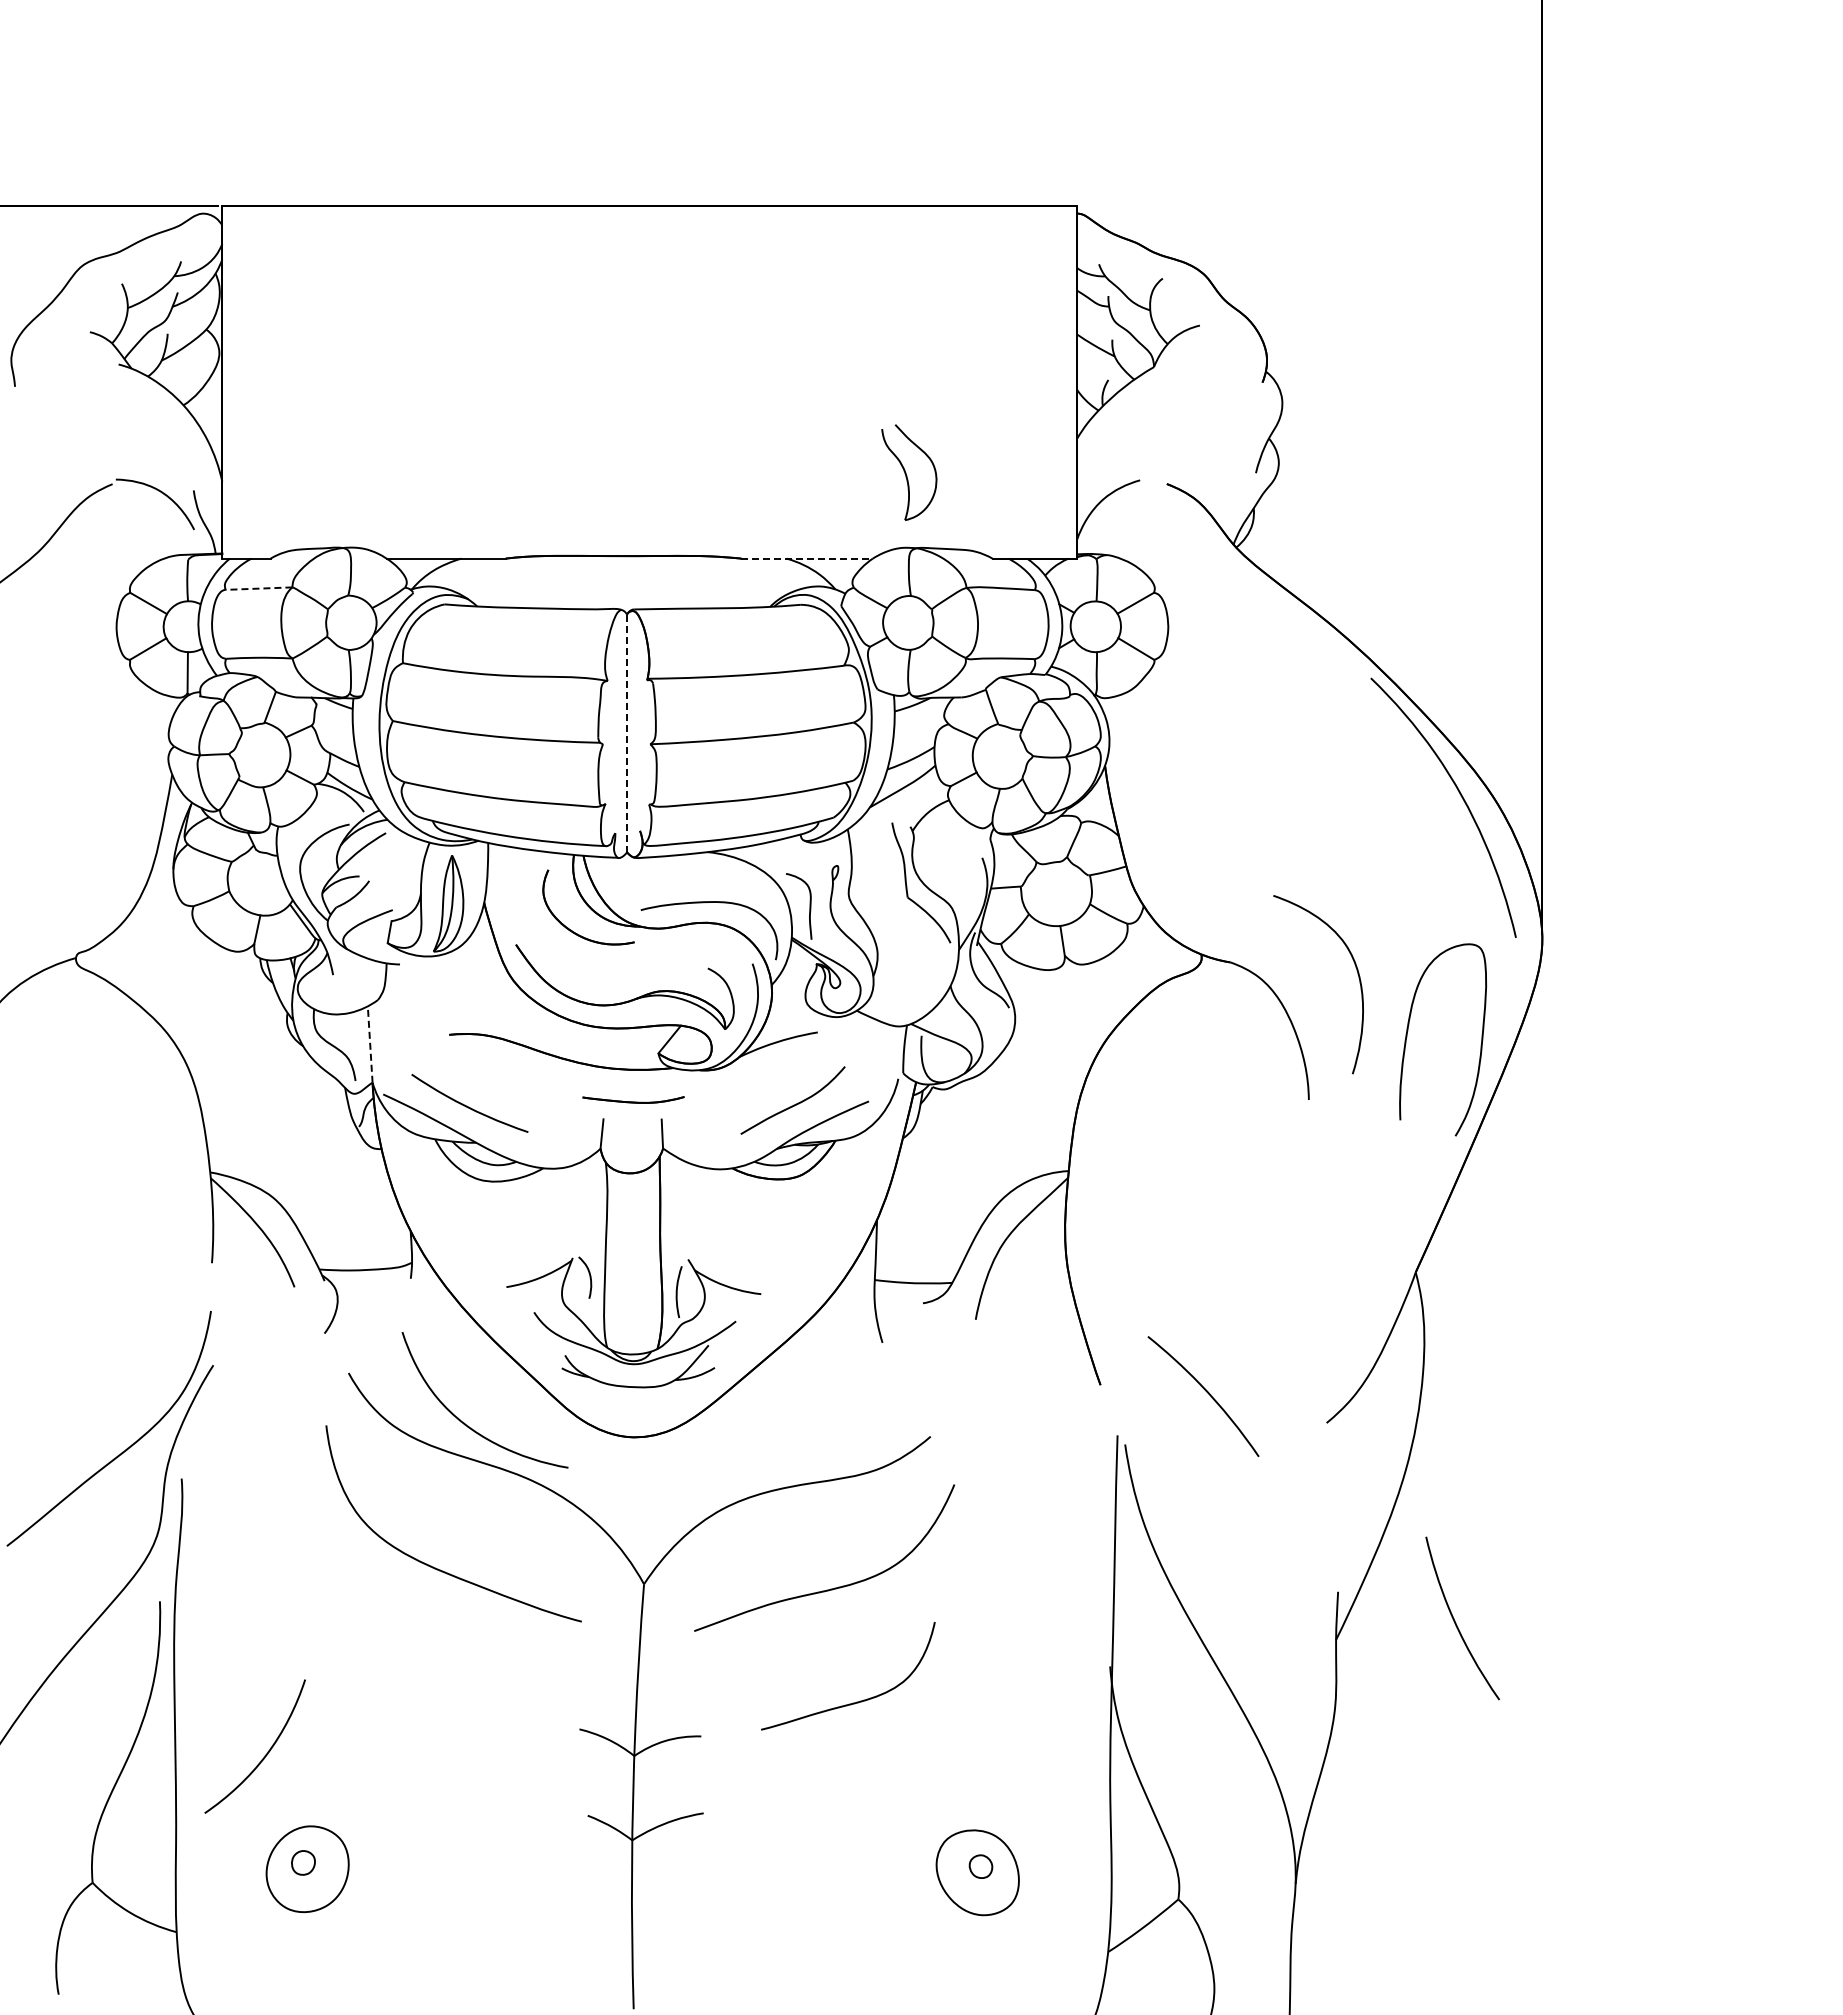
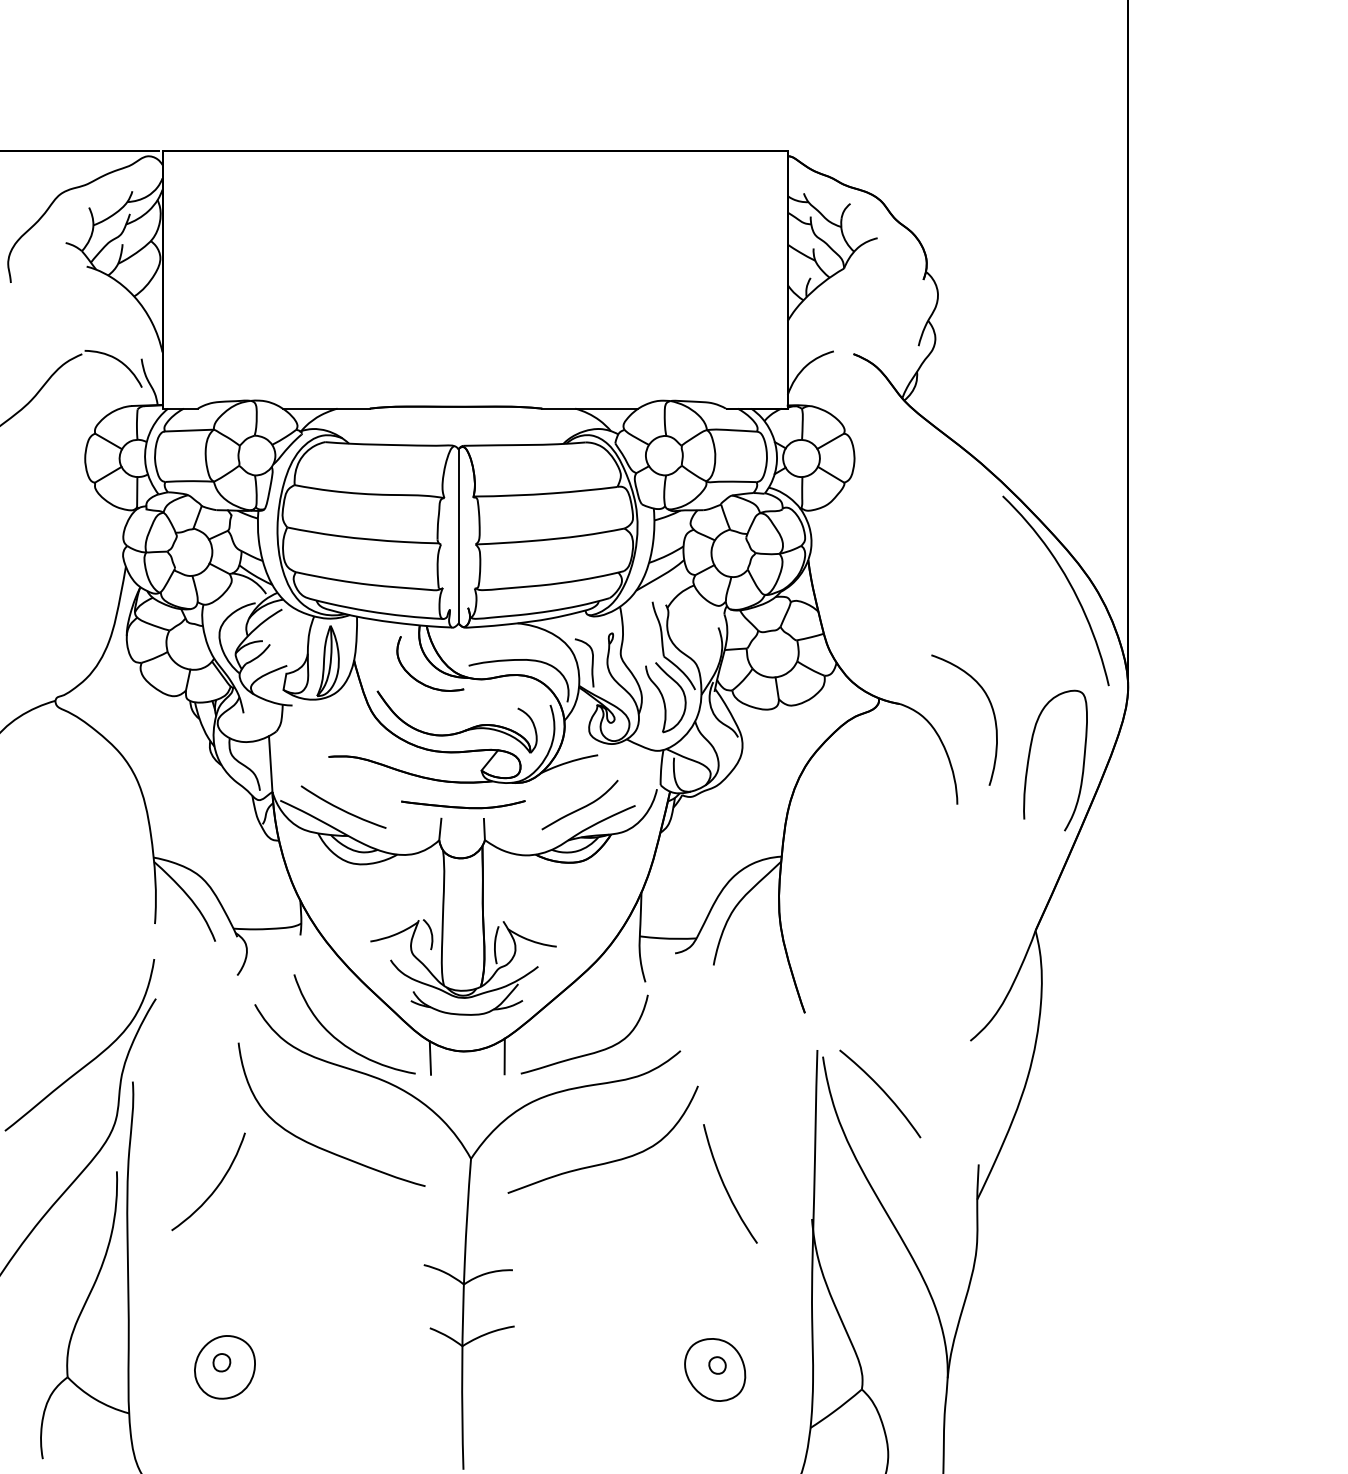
part: (909, 472) -> (665, 697), moved
line: (807, 558) -> (590, 408), dashed -> solid
line: (258, 588) -> (189, 430), dashed -> solid
line: (627, 733) -> (458, 536), dashed -> solid
line: (370, 1044) -> (270, 764), dashed -> solid
part: (633, 1099) -> (463, 804), size x1.67
curve: (1206, 1392) -> (882, 1091), moved
line: (689, 1443) -> (504, 1055), added
line: (588, 1446) -> (430, 1058), added
curve: (1456, 1622) -> (725, 1186), moved
curve: (856, 1701) -> (590, 1053), moved
curve: (264, 1755) -> (215, 1188), moved

